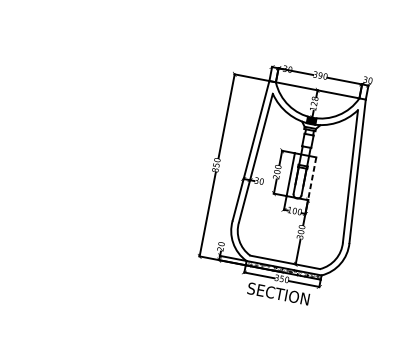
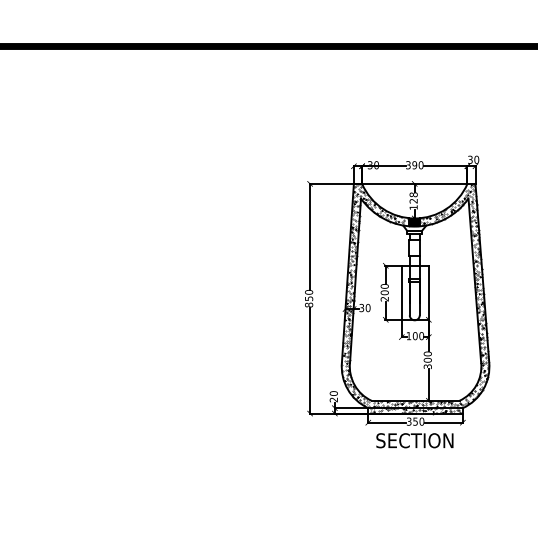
hatch: (301, 179) -> (415, 296), added
line: (311, 179) -> (428, 293), dashed -> solid

